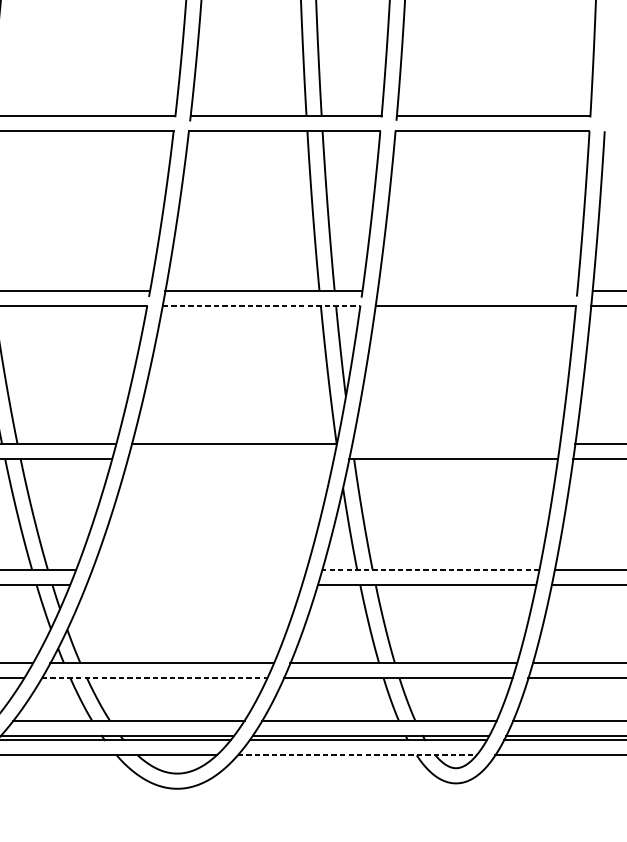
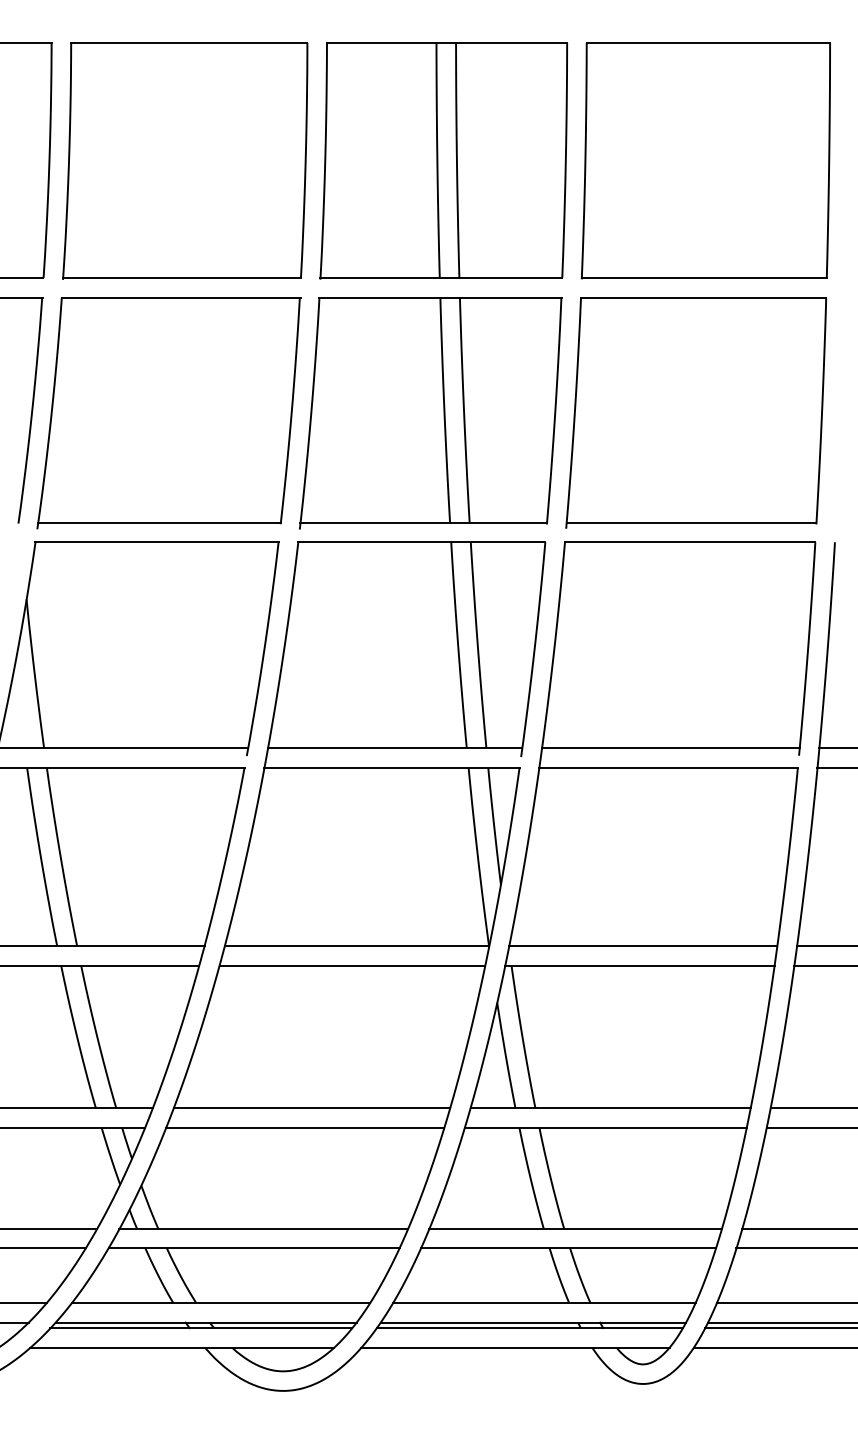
line: (477, 291) -> (670, 748), added
line: (261, 305) -> (391, 767), dashed -> solid
line: (455, 444) -> (642, 946), added
line: (230, 459) -> (352, 965), added
line: (199, 569) -> (311, 1108), added
line: (430, 569) -> (610, 1108), dashed -> solid
line: (194, 584) -> (305, 1127), added
line: (154, 678) -> (254, 1248), dashed -> solid
line: (357, 755) -> (515, 1347), dashed -> solid

